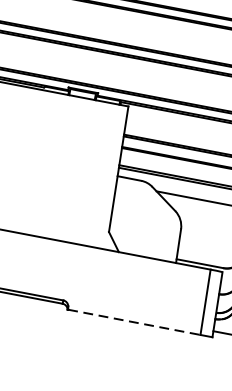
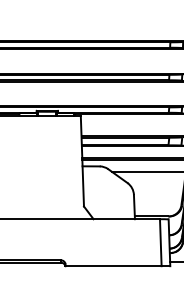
line: (133, 322) -> (113, 266), dashed -> solid

